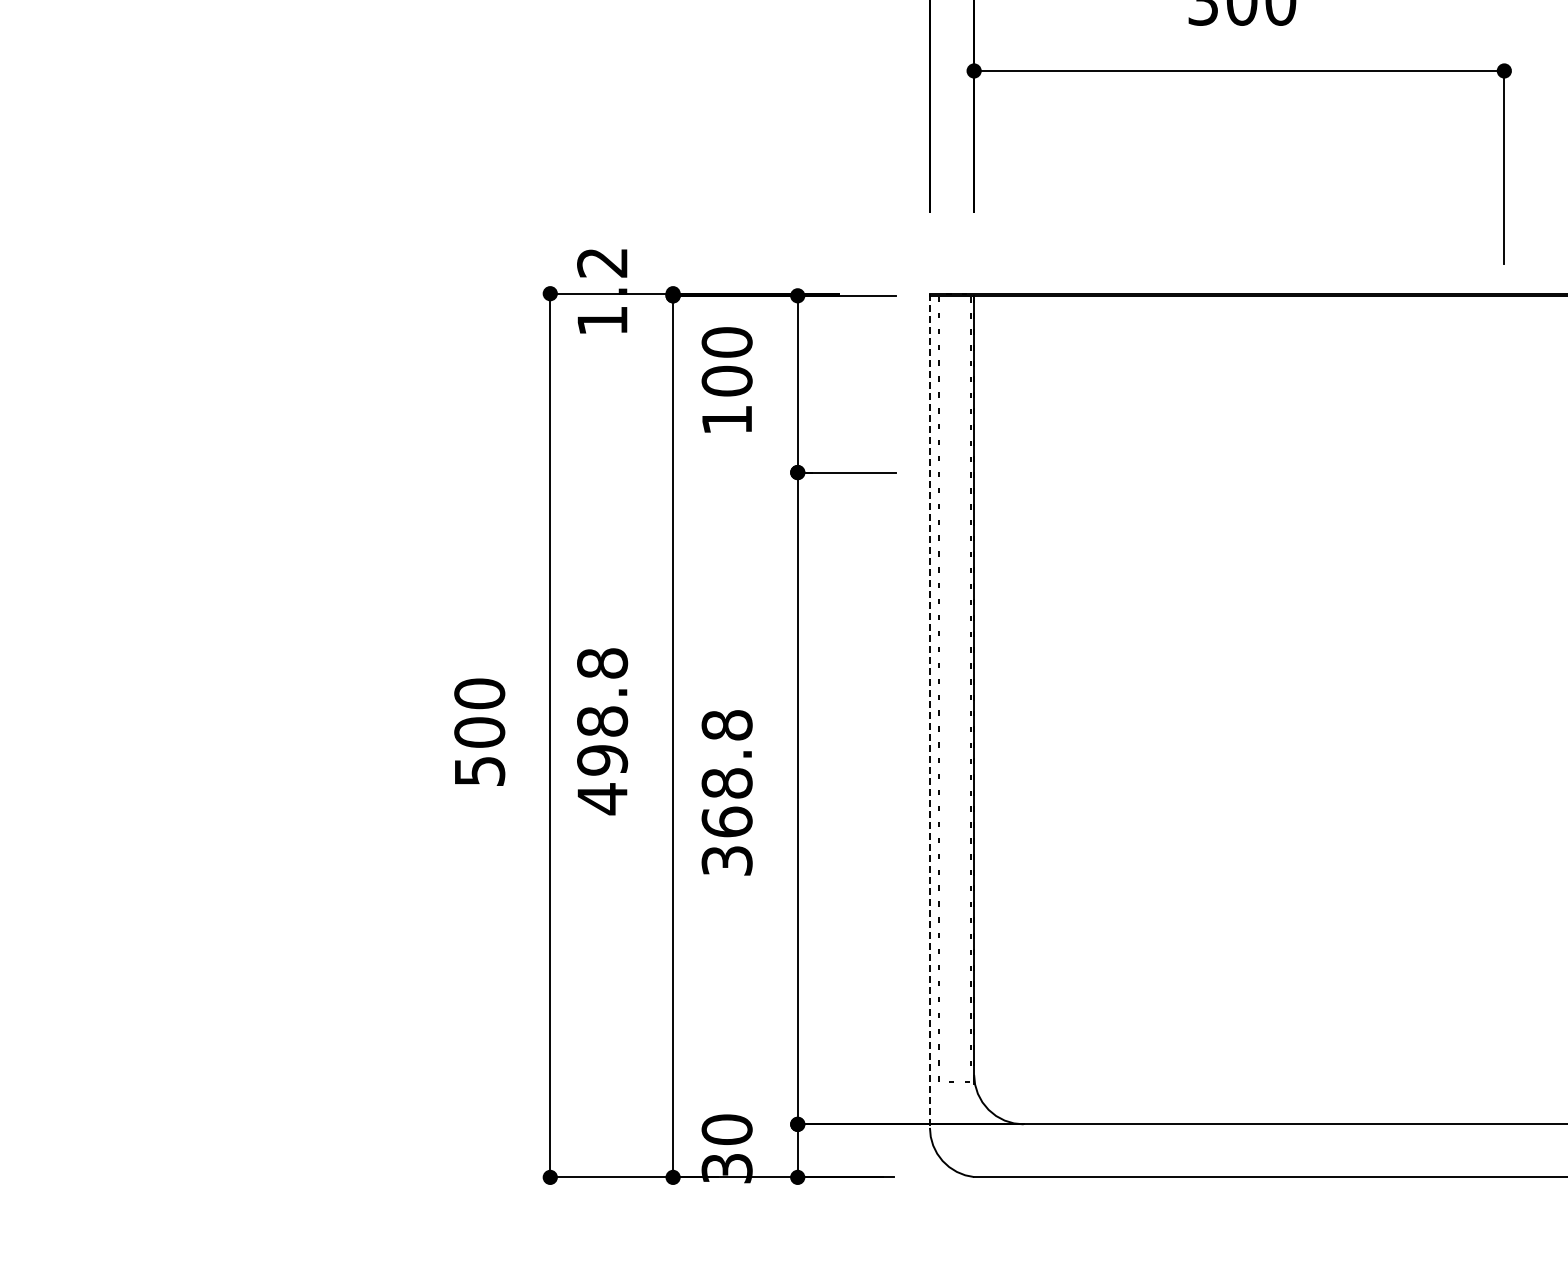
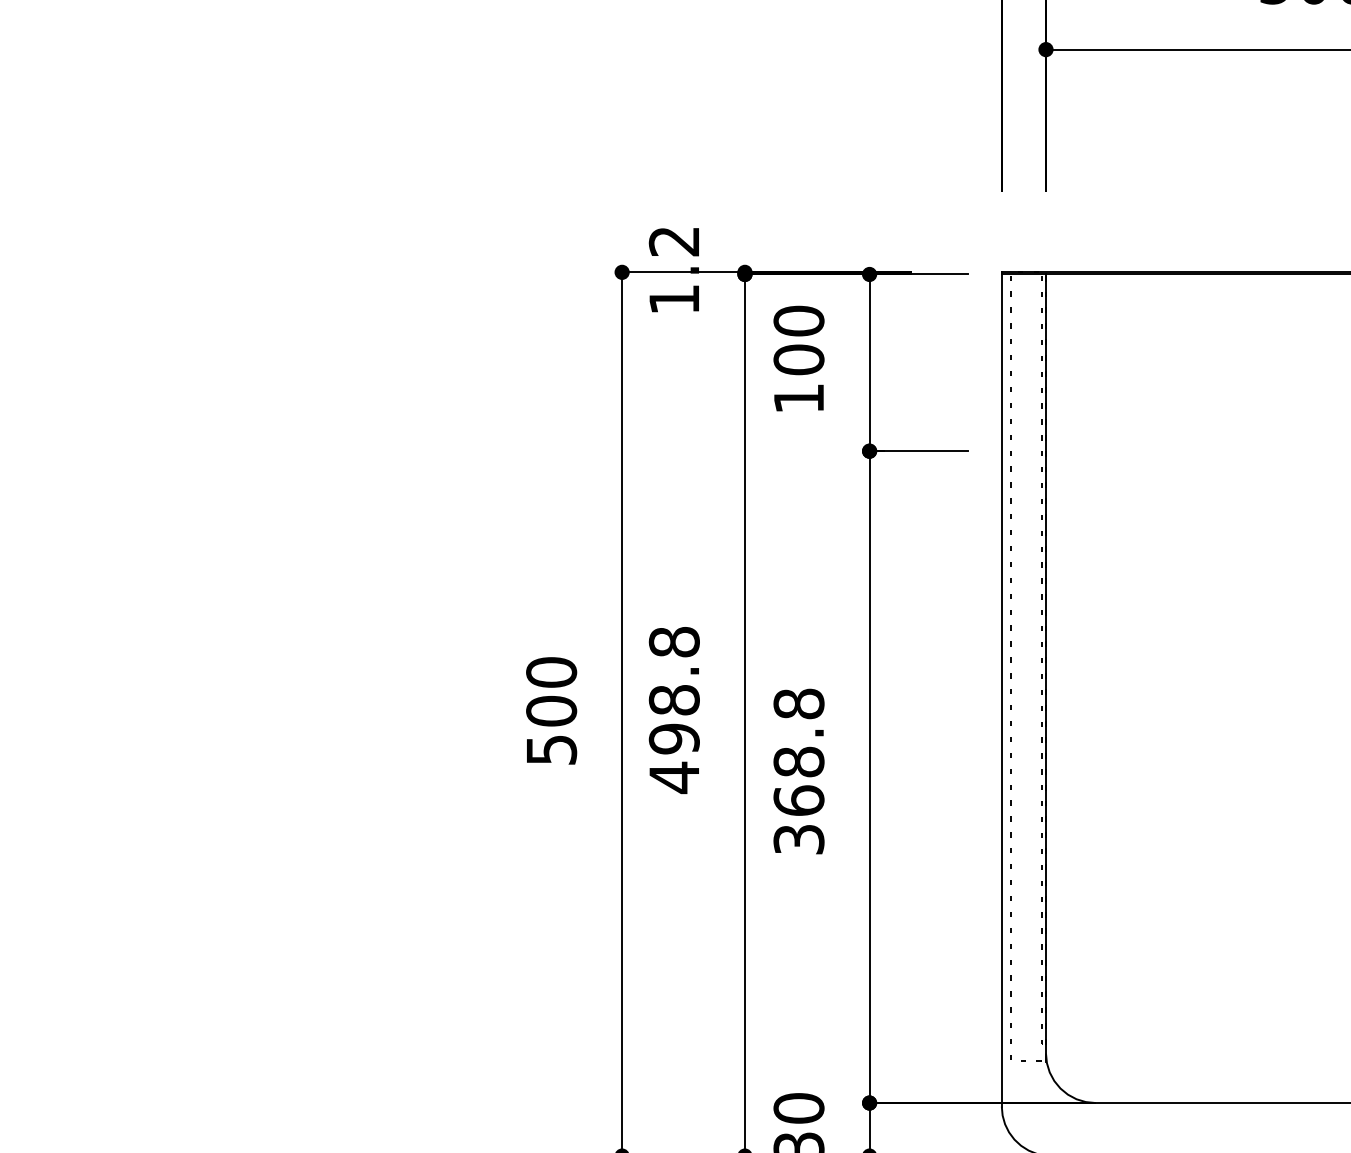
line: (929, 711) -> (1001, 690), dashed -> solid

